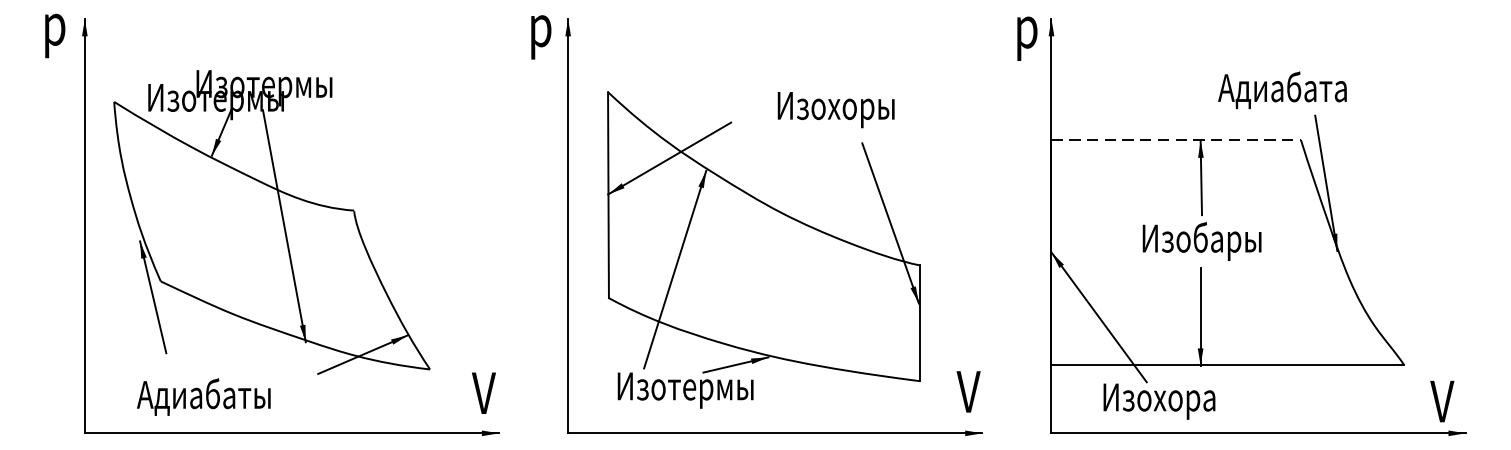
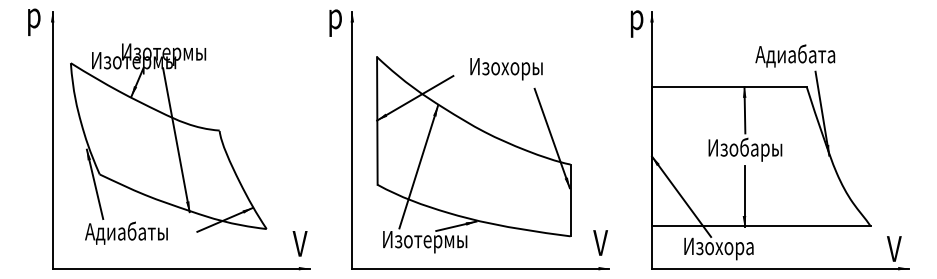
text: (836, 110) -> (506, 69), moved
line: (1176, 139) -> (729, 86), dashed -> solid
text: (203, 395) -> (126, 232), moved

